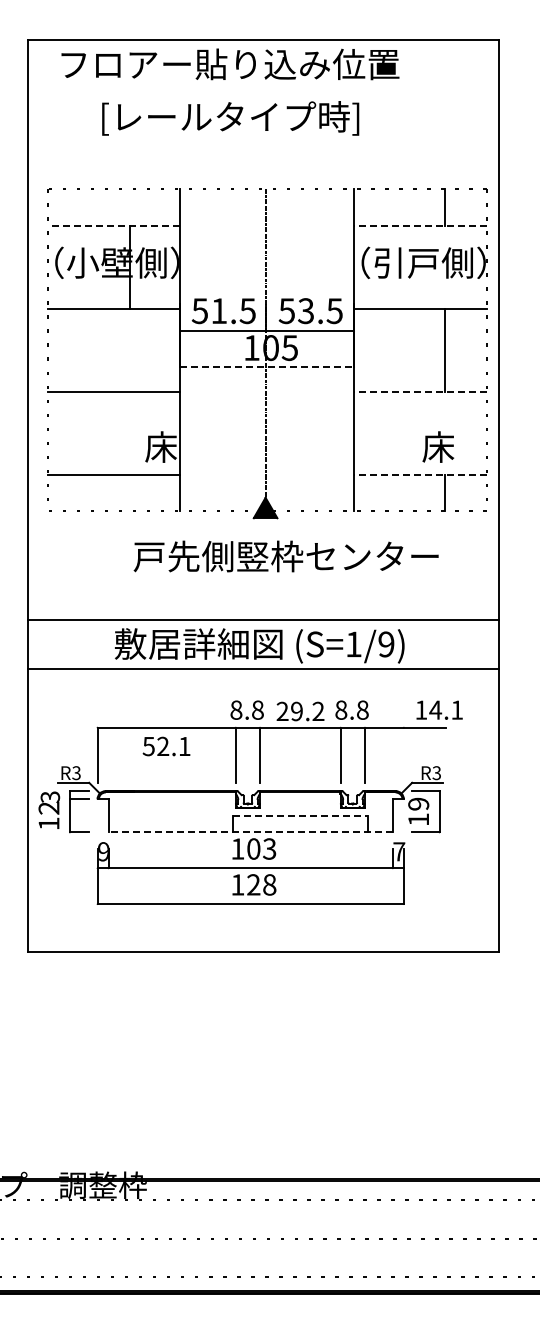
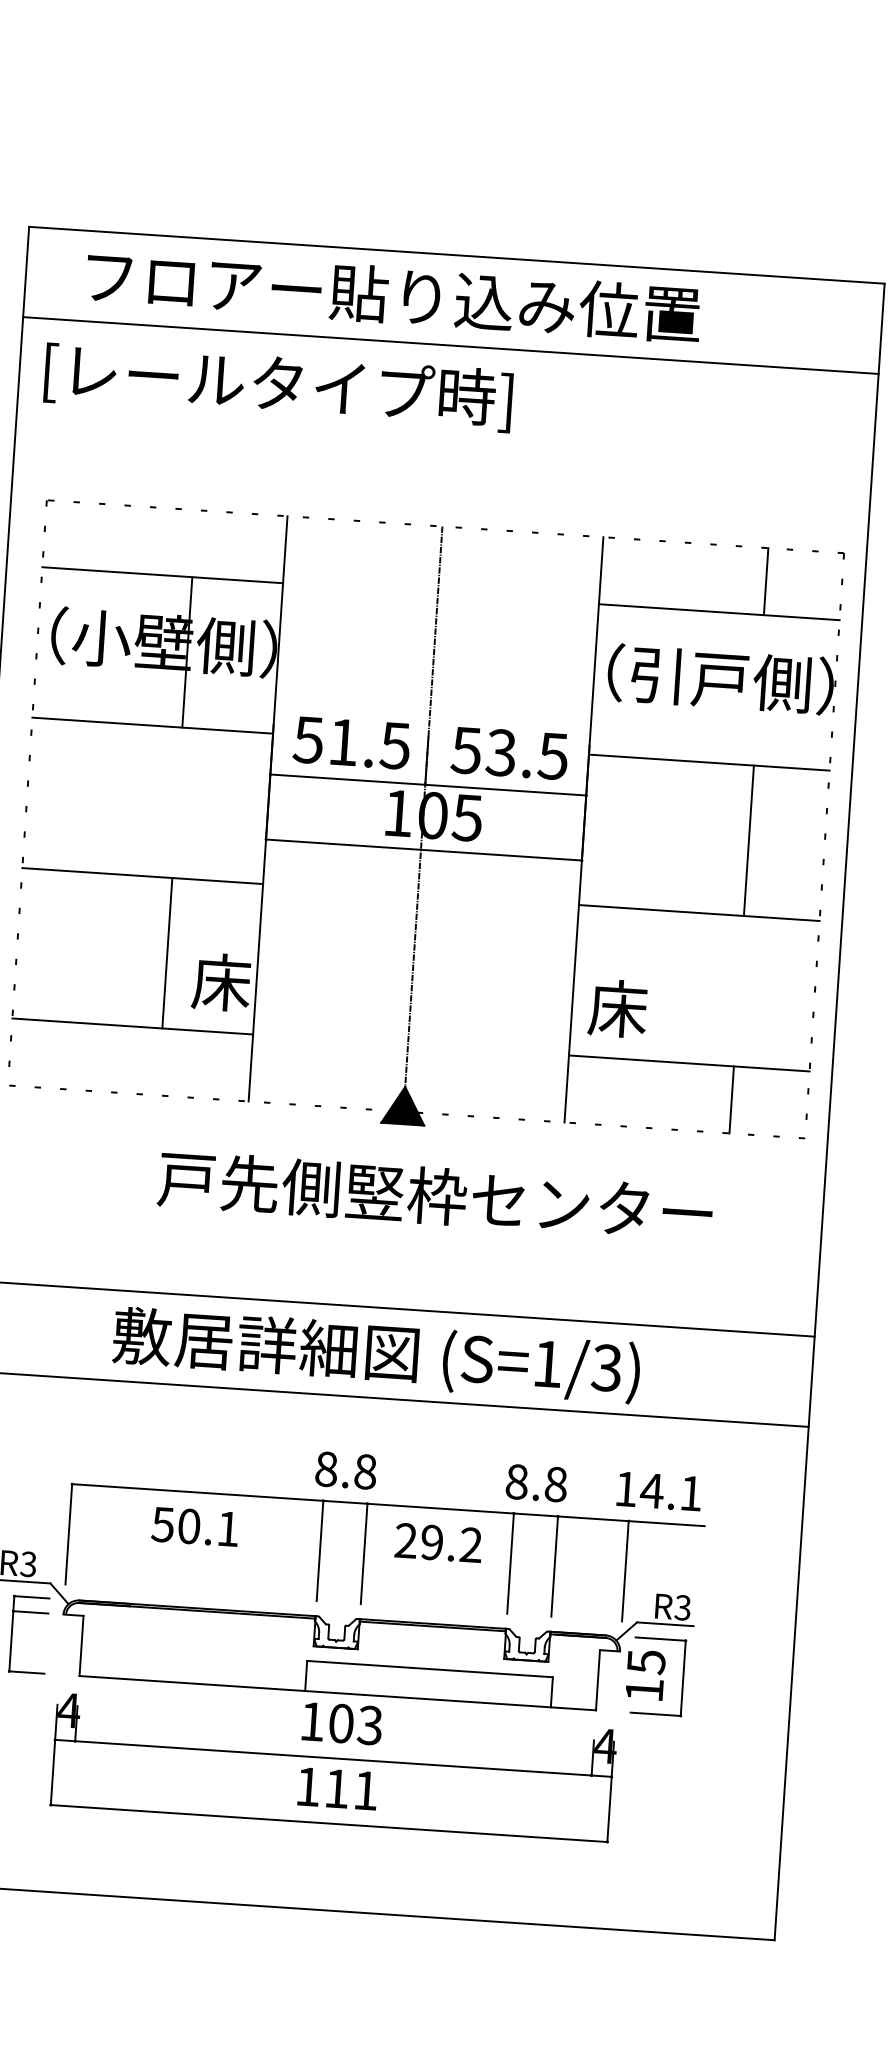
line: (263, 89) -> (450, 345), added
text: (230, 118) -> (278, 386), moved
line: (113, 226) -> (161, 575), dashed -> solid
line: (419, 226) -> (717, 612), dashed -> solid
line: (267, 367) -> (424, 850), dashed -> solid
line: (419, 391) -> (697, 912), dashed -> solid
line: (130, 432) -> (167, 952), added
text: (438, 446) -> (618, 1007), moved
line: (419, 474) -> (687, 1063), dashed -> solid
text: (386, 644) -> (607, 1368), (S=1/9) -> (S=1/3)
text: (439, 709) -> (659, 1490), moved
text: (300, 711) -> (438, 1542), moved
text: (163, 746) -> (189, 1526), 52.1 -> 50.1
line: (403, 754) -> (624, 1569), added
text: (418, 803) -> (646, 1660), 19 -> 15
line: (300, 815) -> (430, 1668), dashed -> solid
line: (250, 832) -> (337, 1693), dashed -> solid
text: (104, 851) -> (69, 1710), 9 -> 4
text: (399, 851) -> (605, 1745), 7 -> 4
text: (261, 884) -> (351, 1788), 128 -> 111

